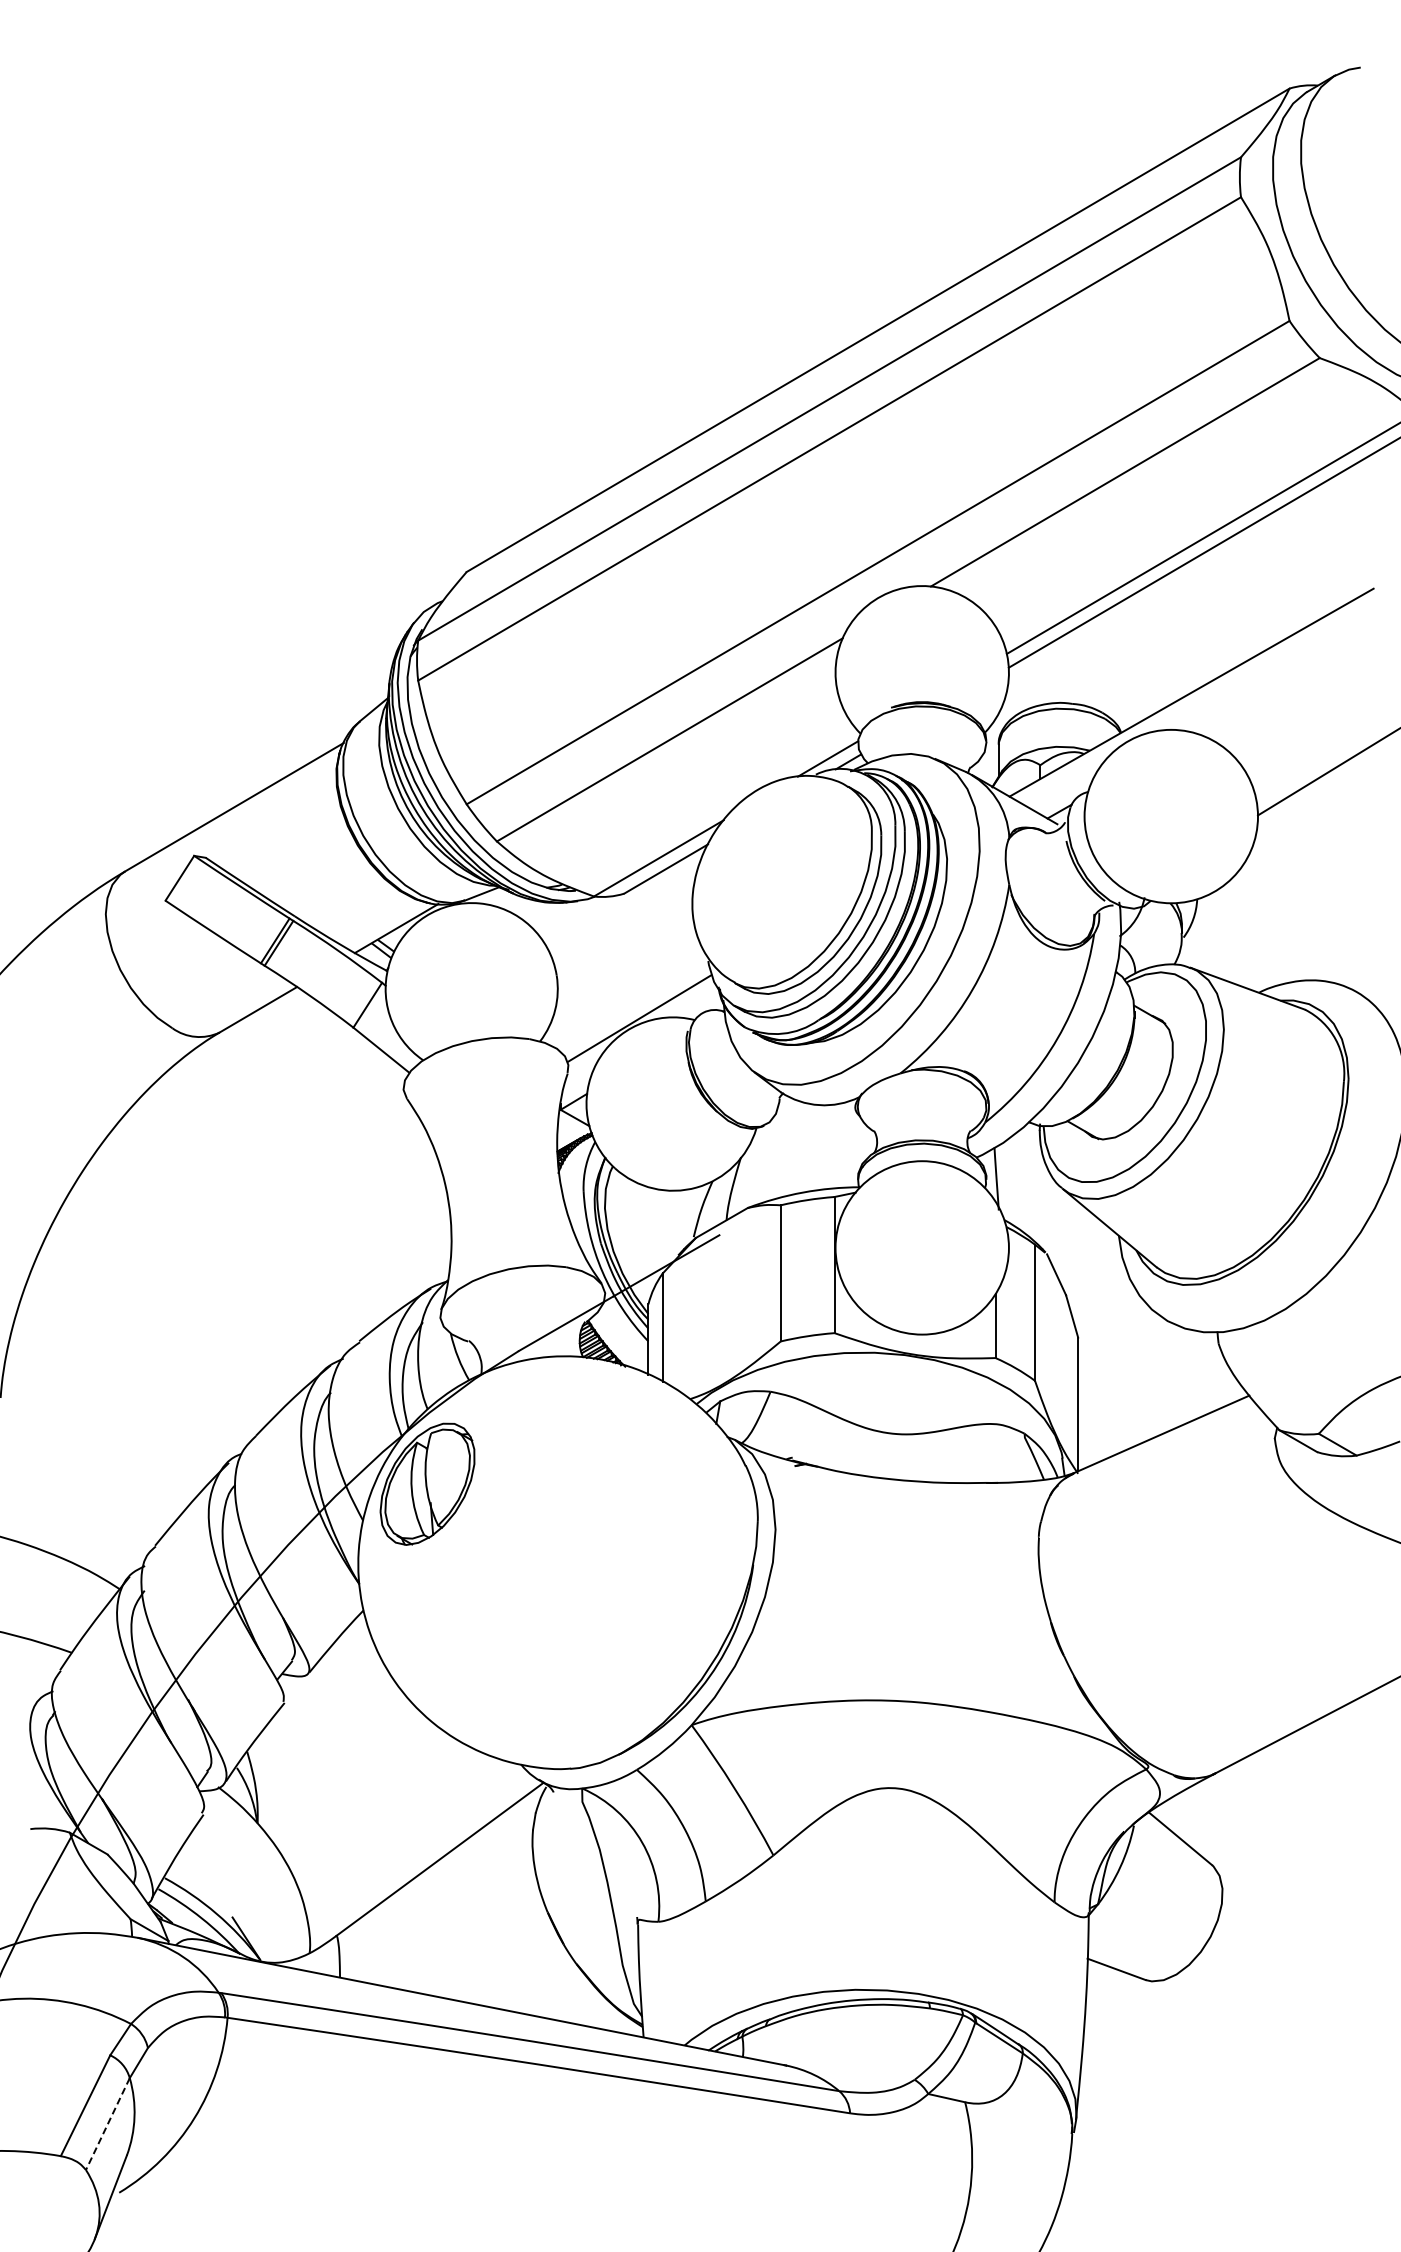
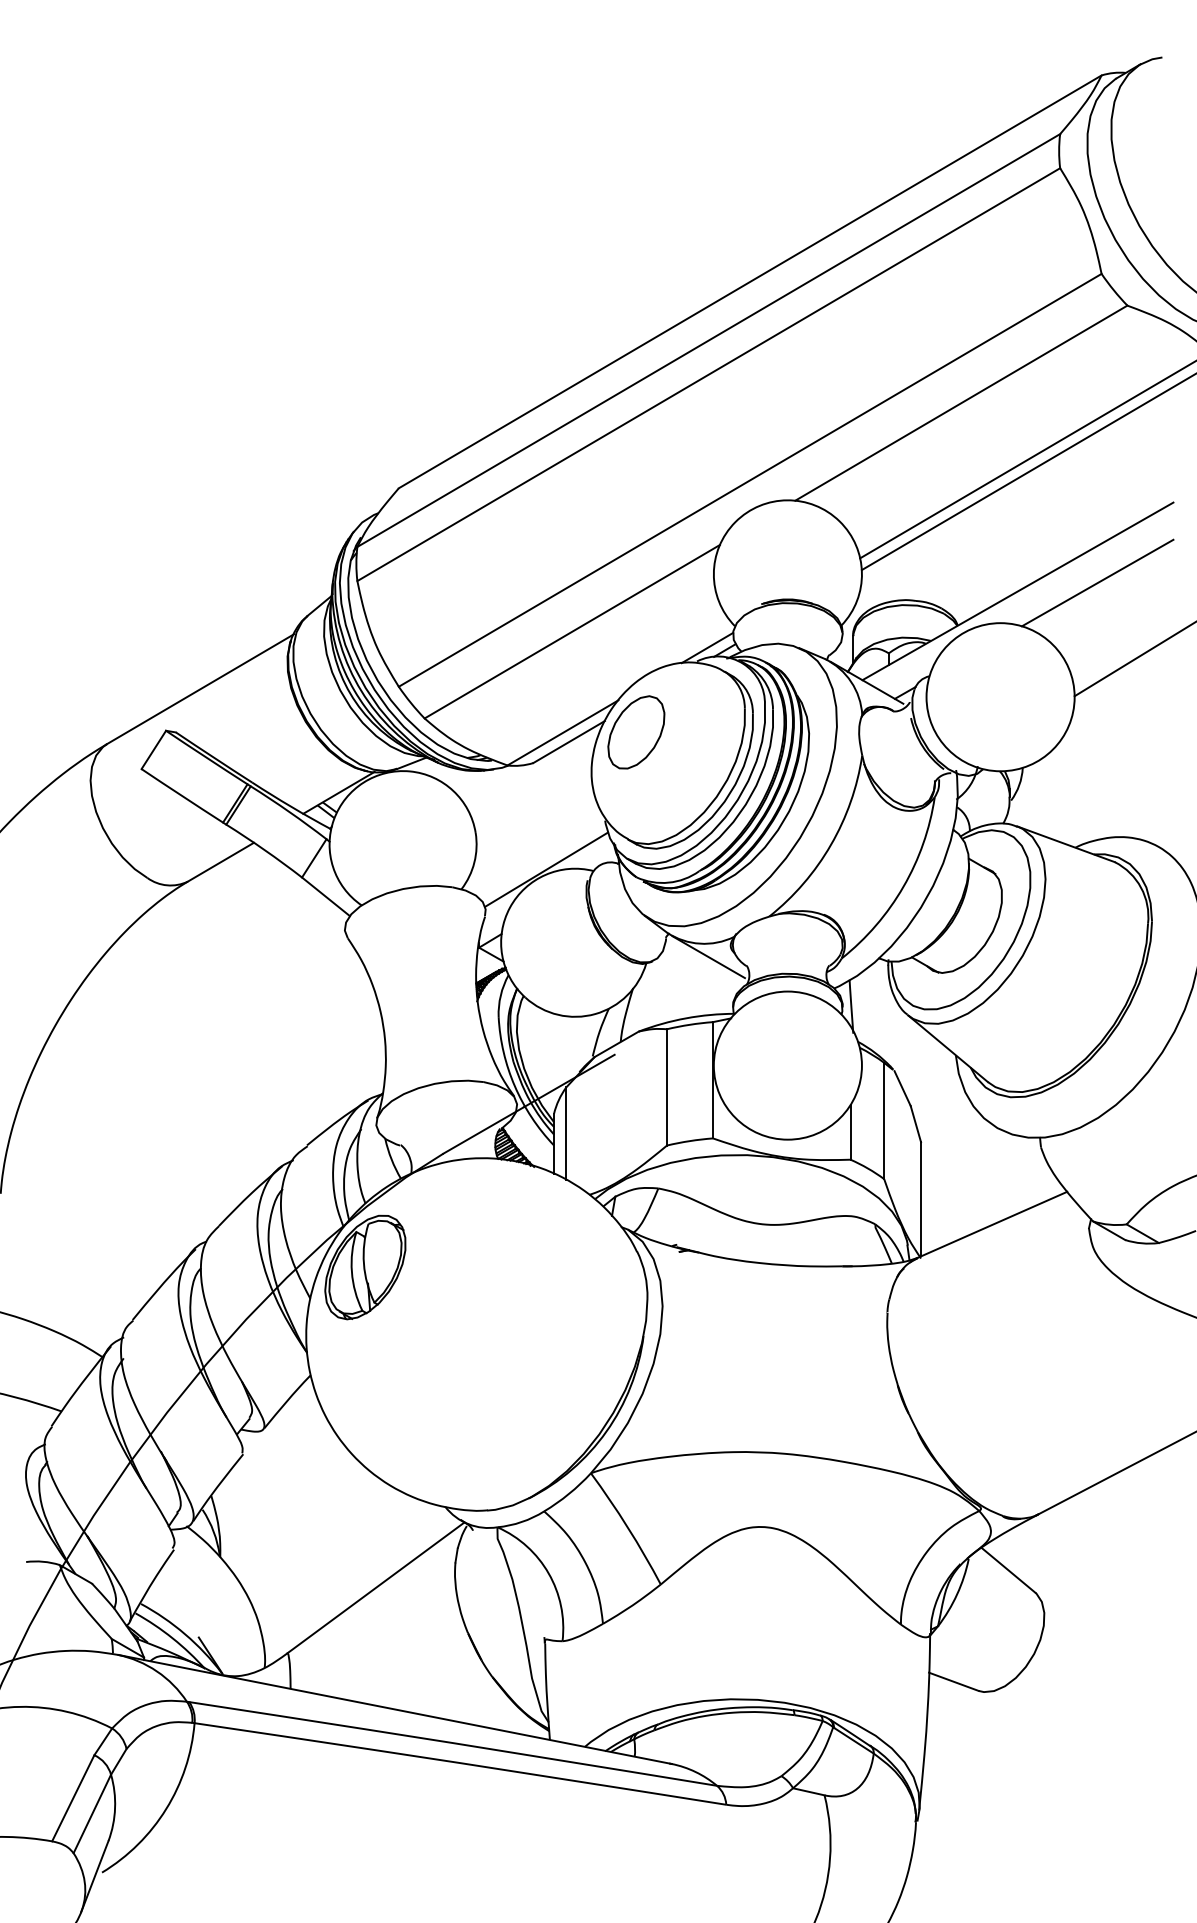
line: (1284, 682) -> (1097, 582), added
part: (744, 857) -> (636, 732), added
line: (829, 1120) -> (708, 956), added
line: (107, 2124) -> (92, 1814), dashed -> solid

